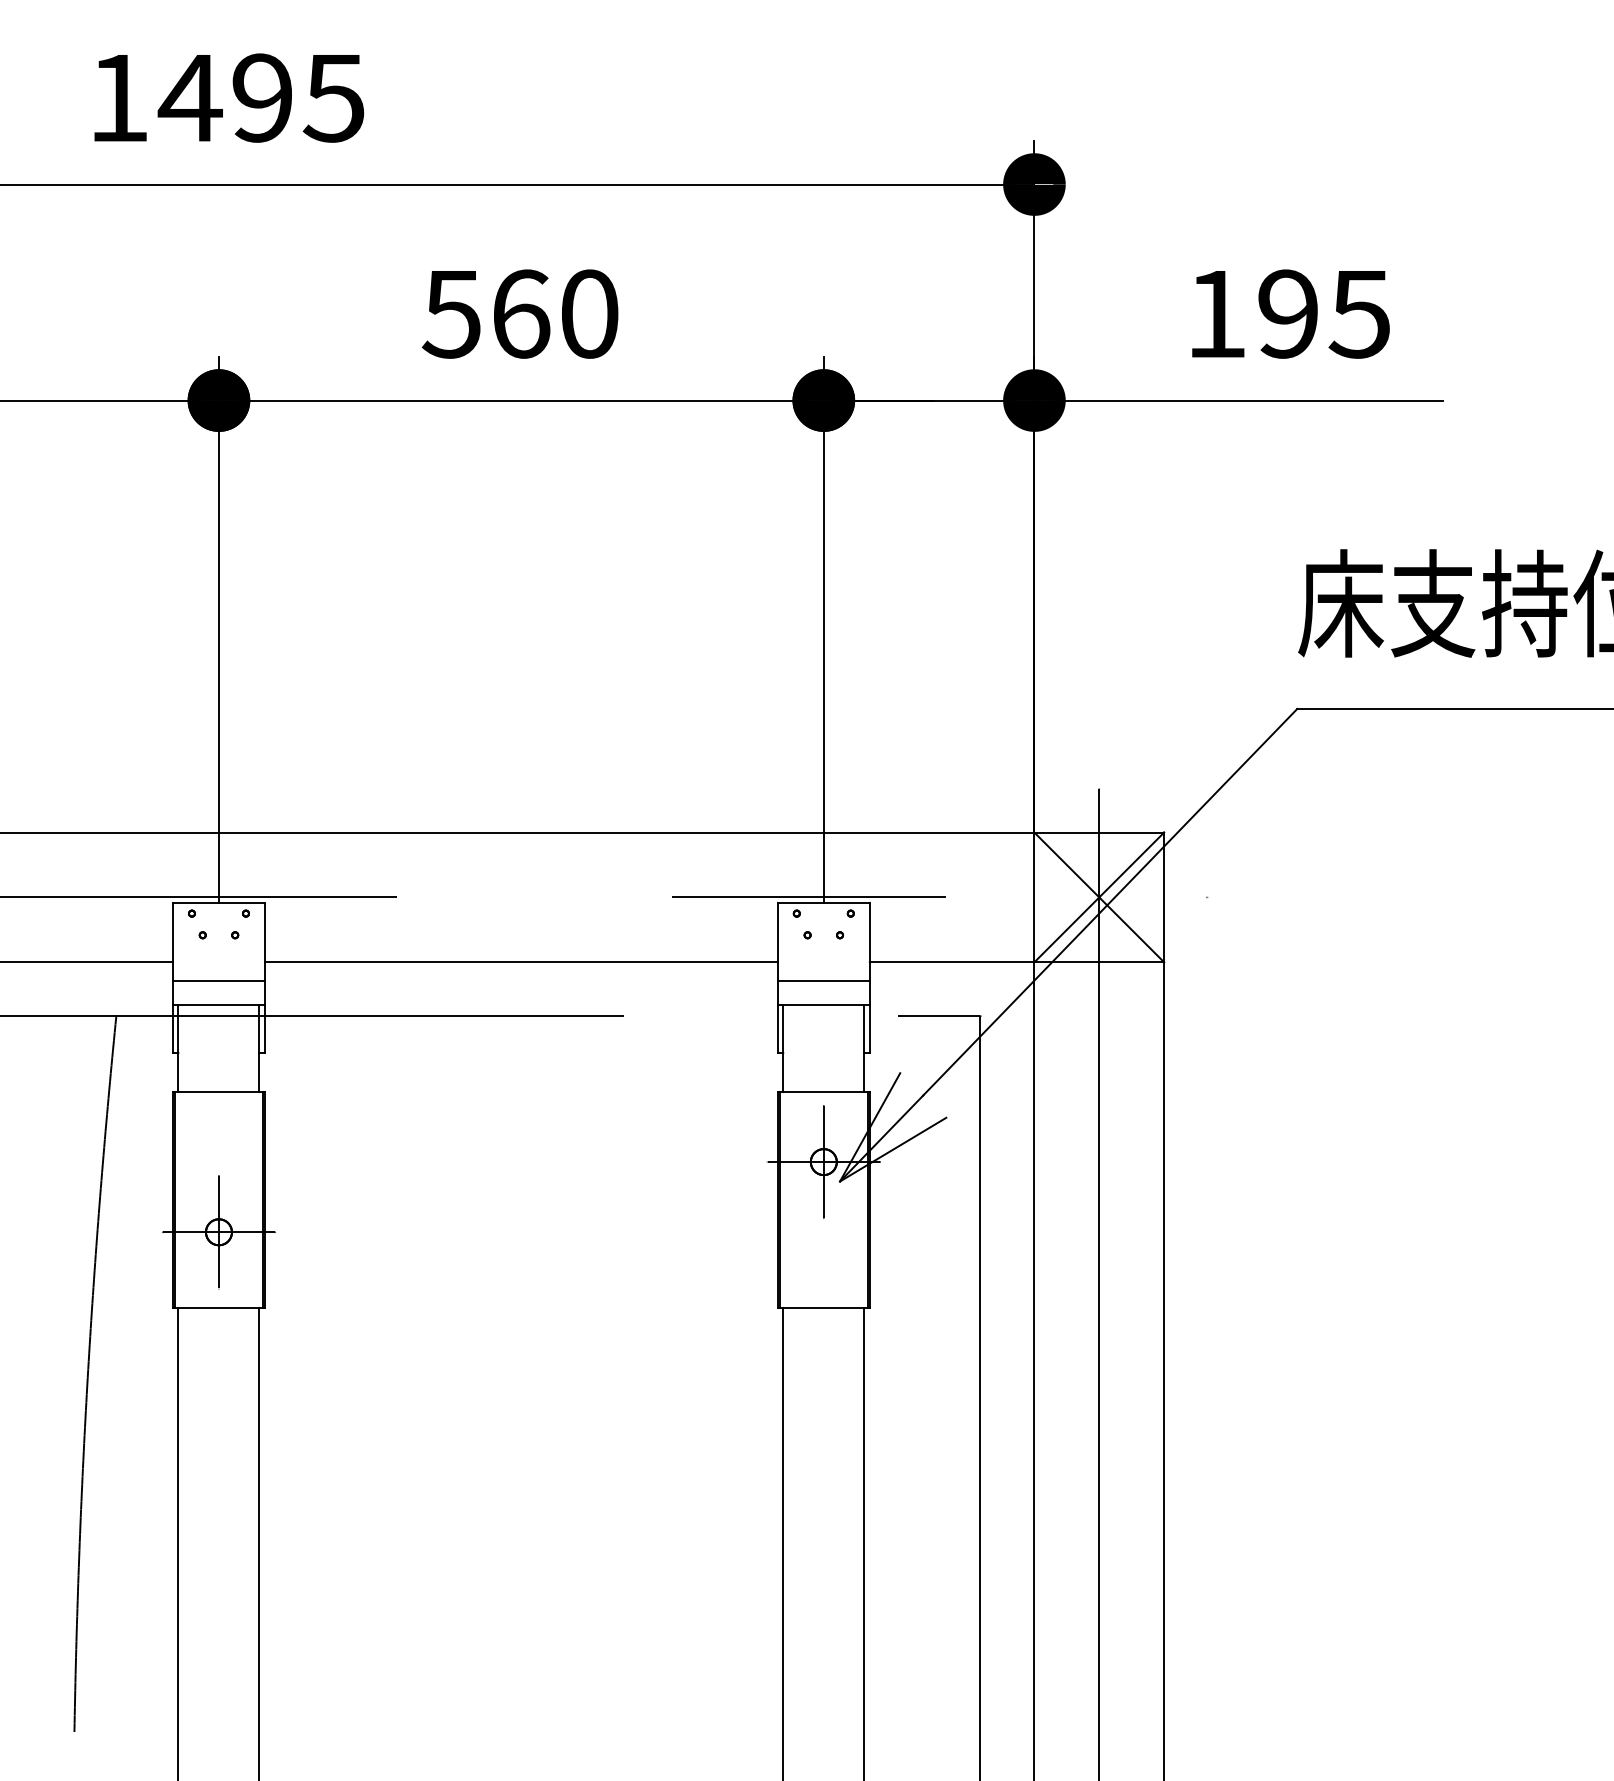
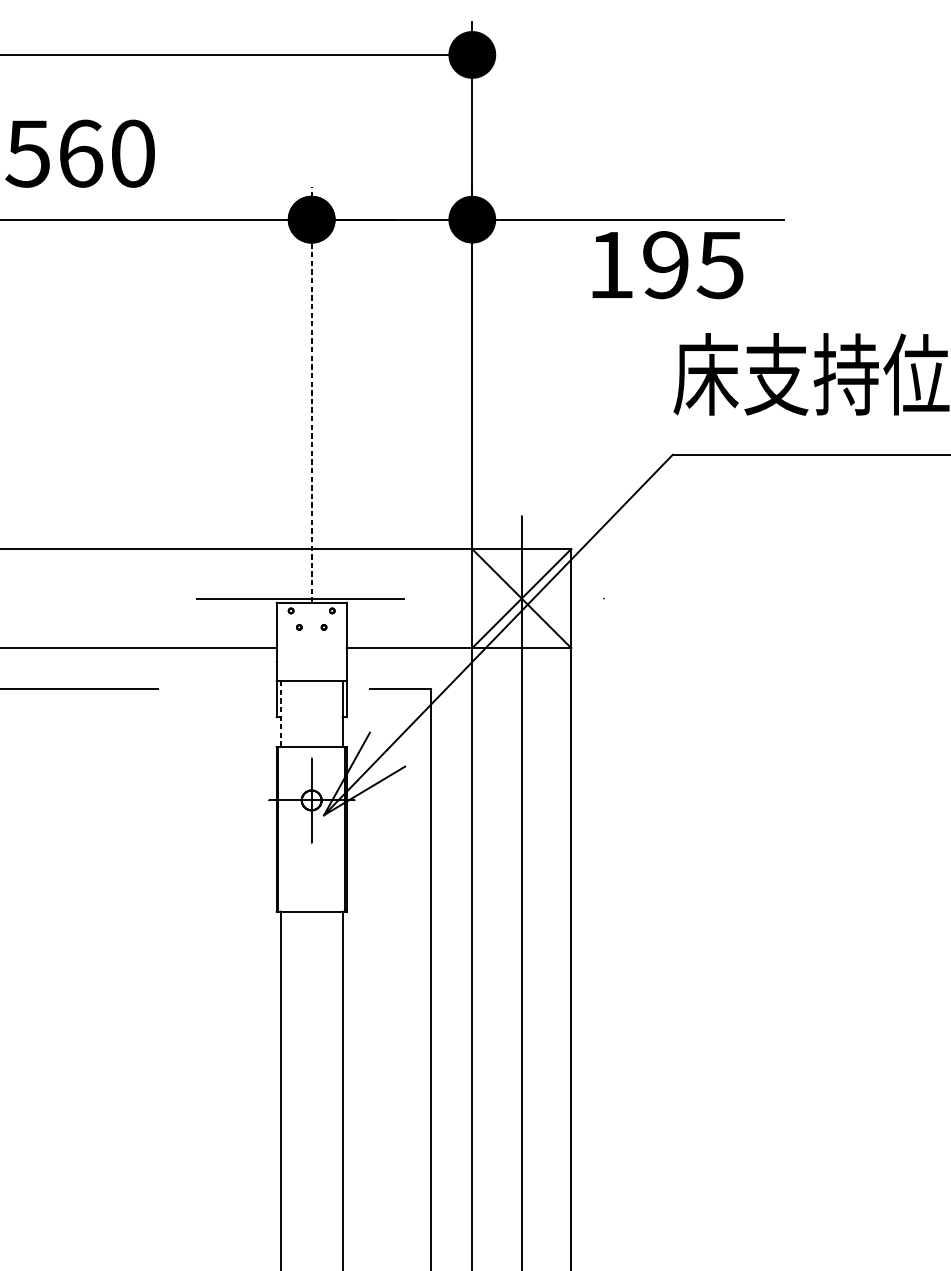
text: (1290, 313) -> (667, 264), moved
line: (823, 630) -> (311, 395), solid -> dashed
line: (823, 980) -> (311, 661), removed
line: (783, 1049) -> (280, 714), solid -> dashed

